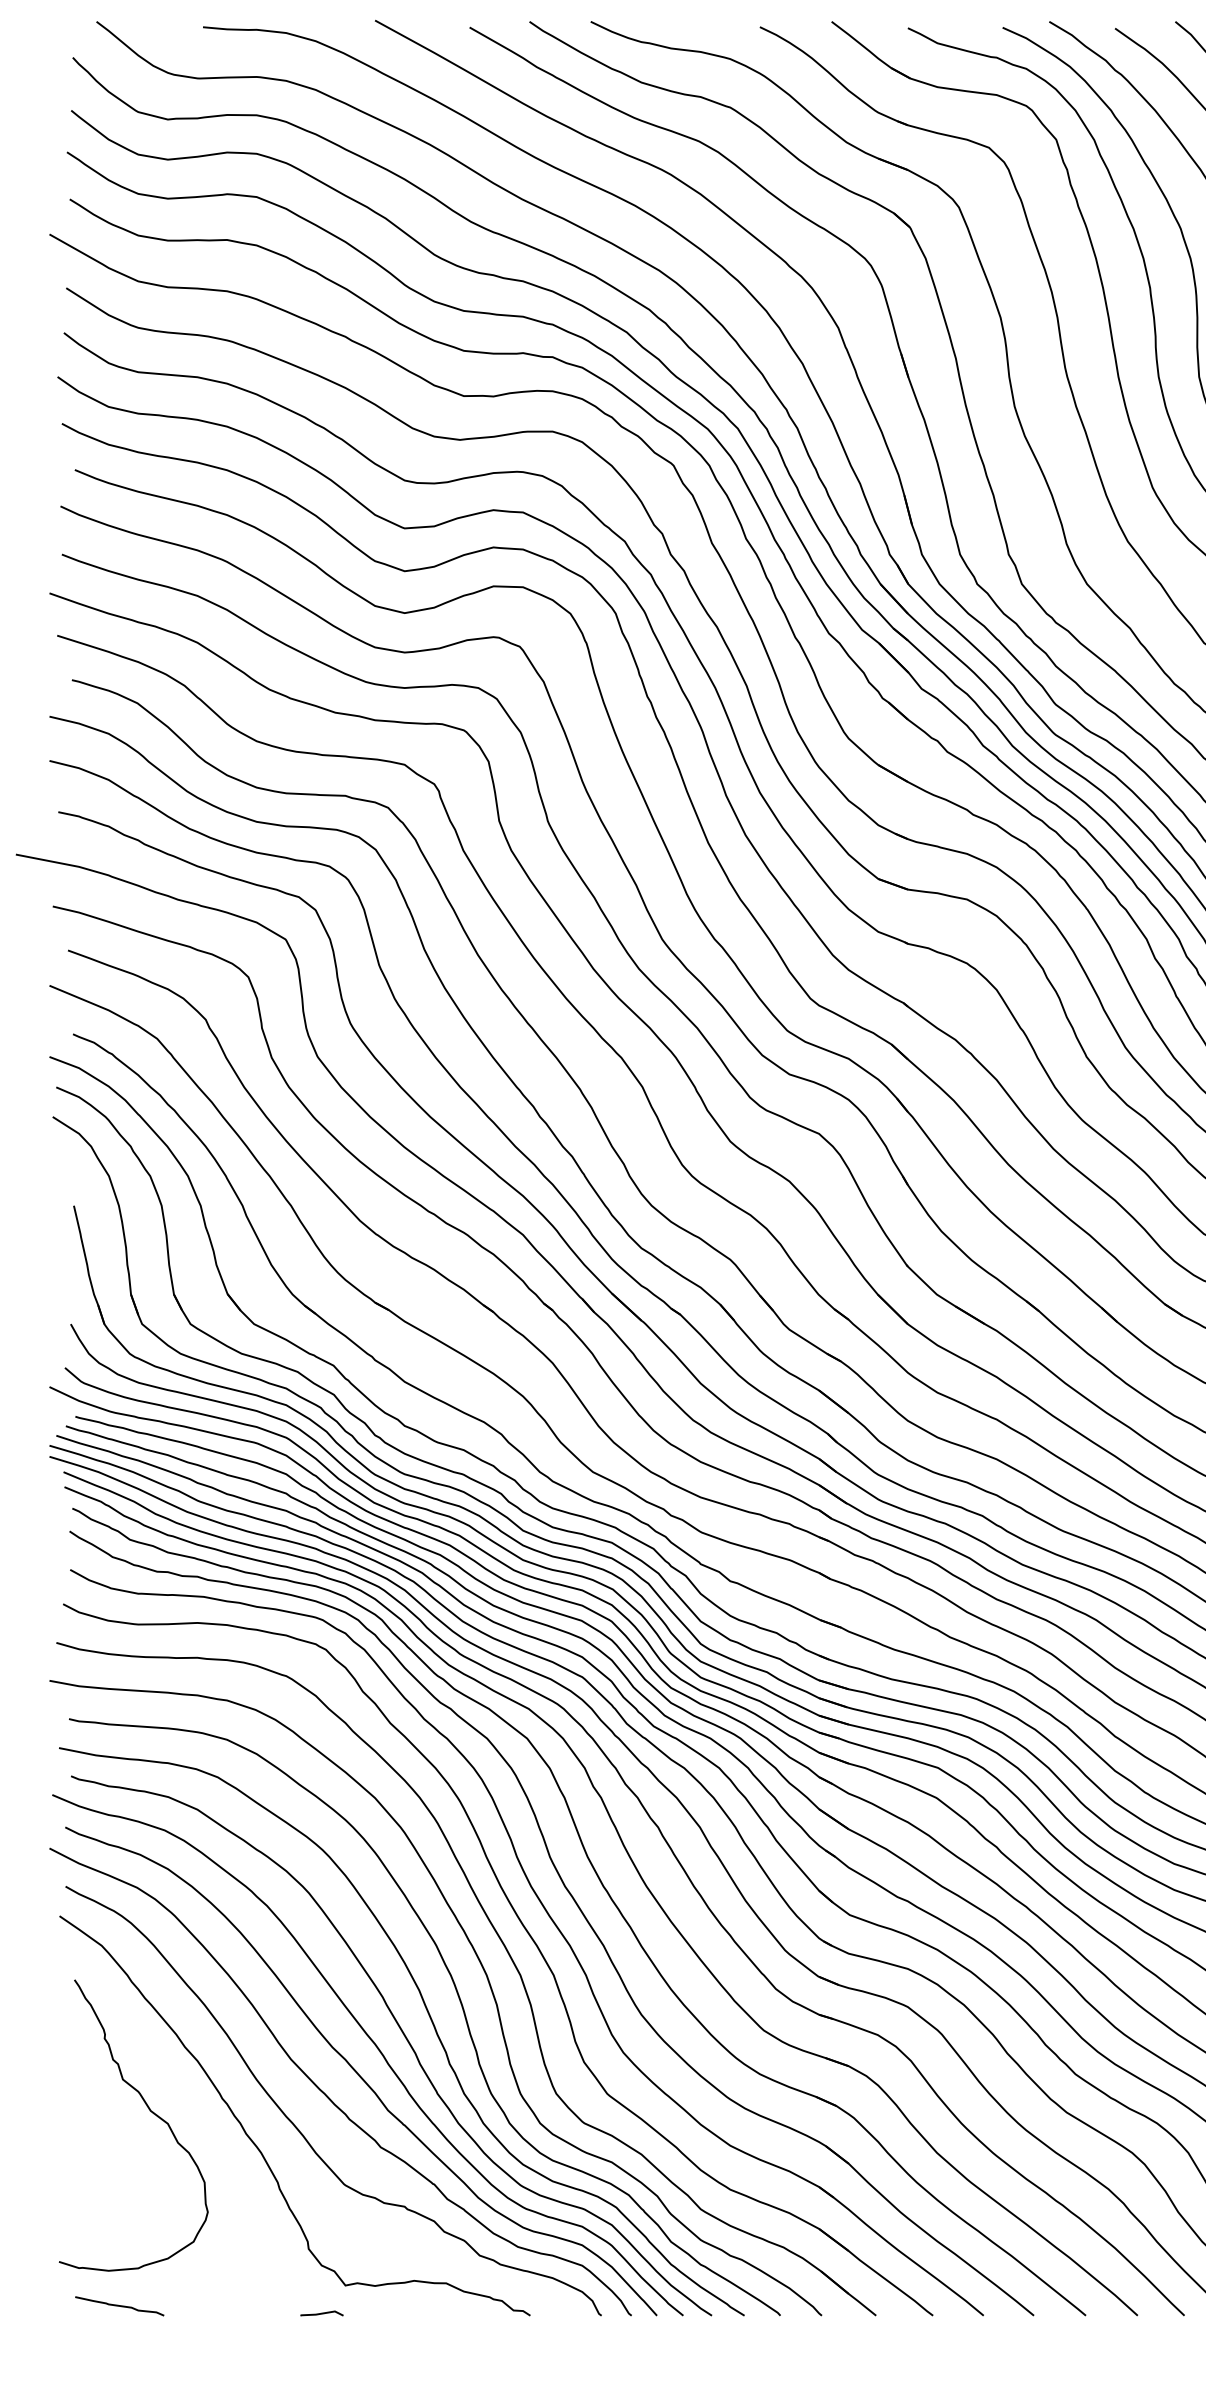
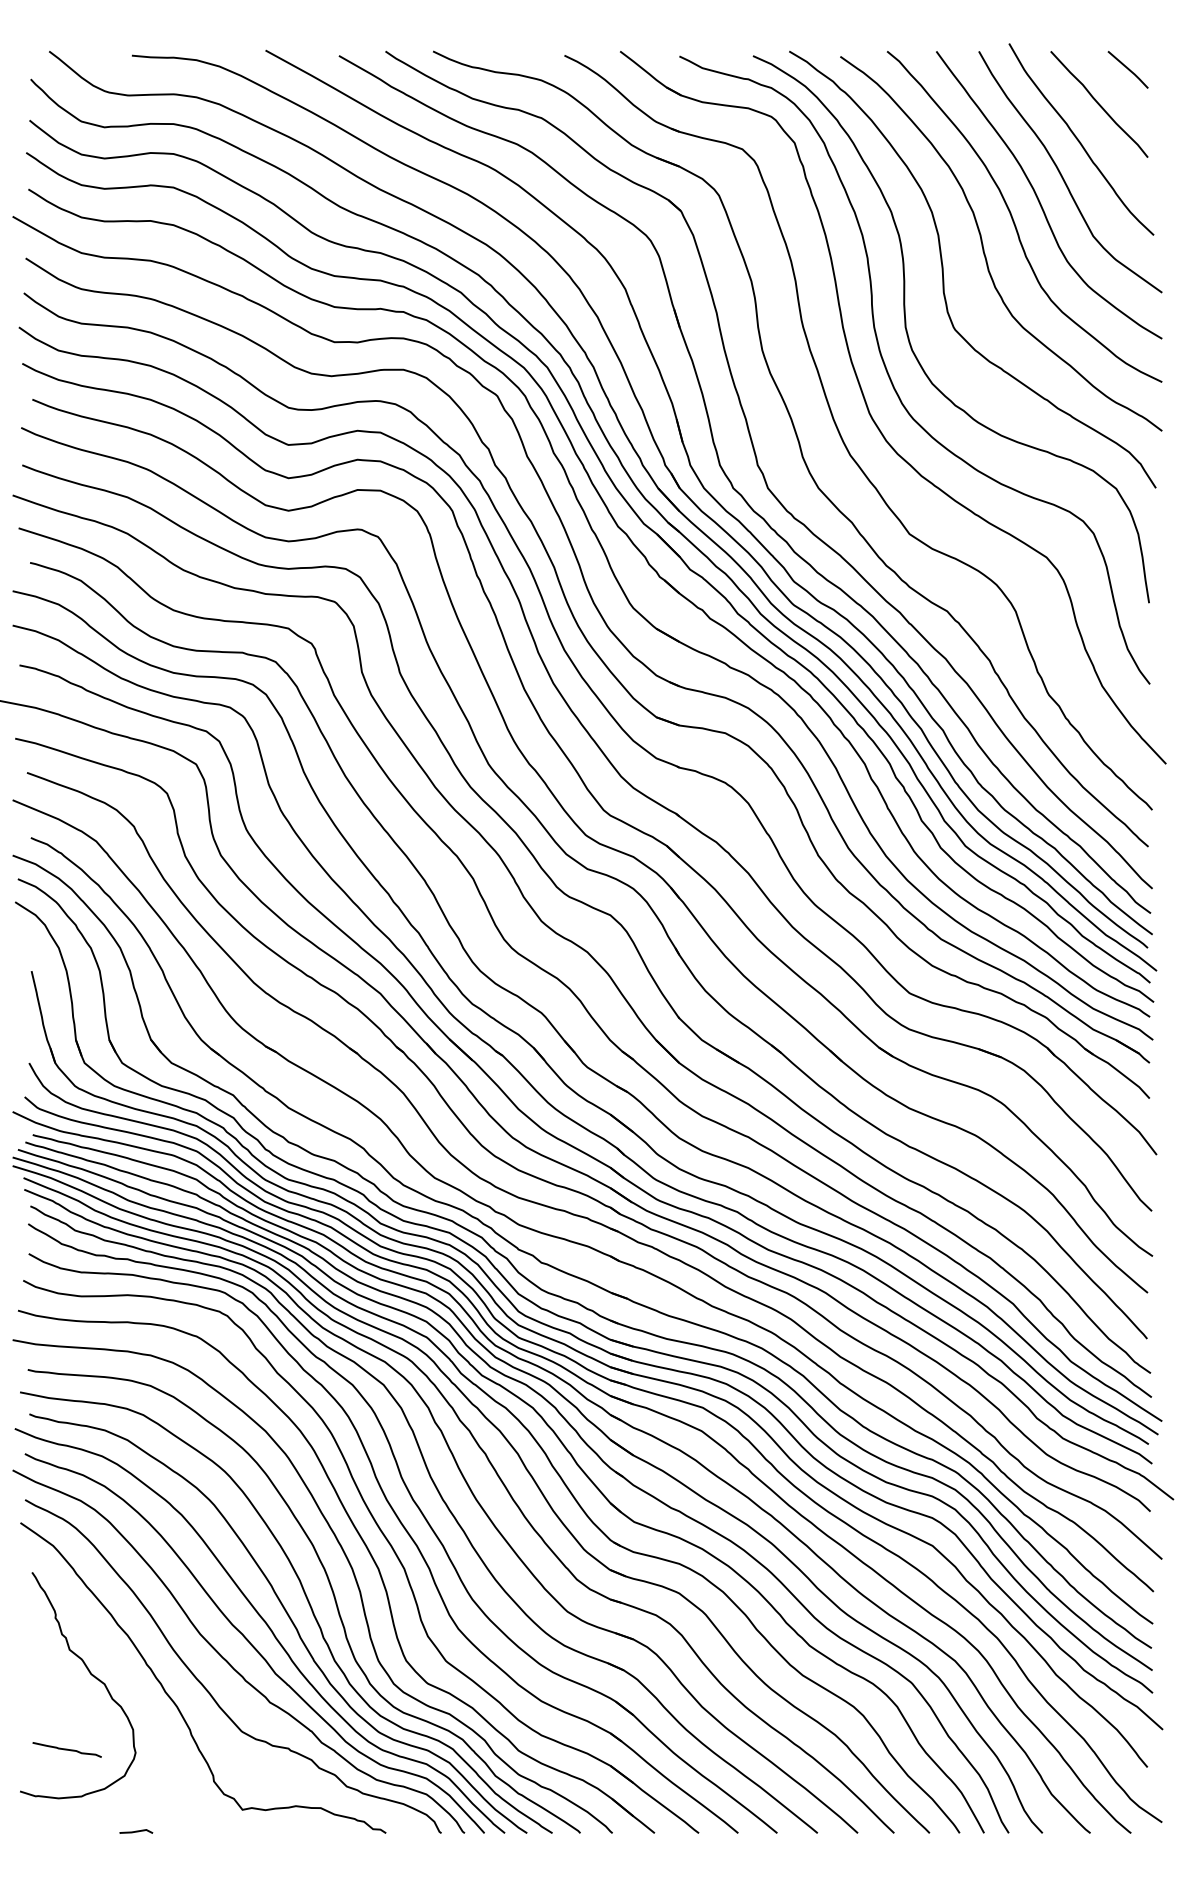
curve: (118, 2305) -> (66, 1749), moved
line: (322, 2313) -> (136, 1831), moved

